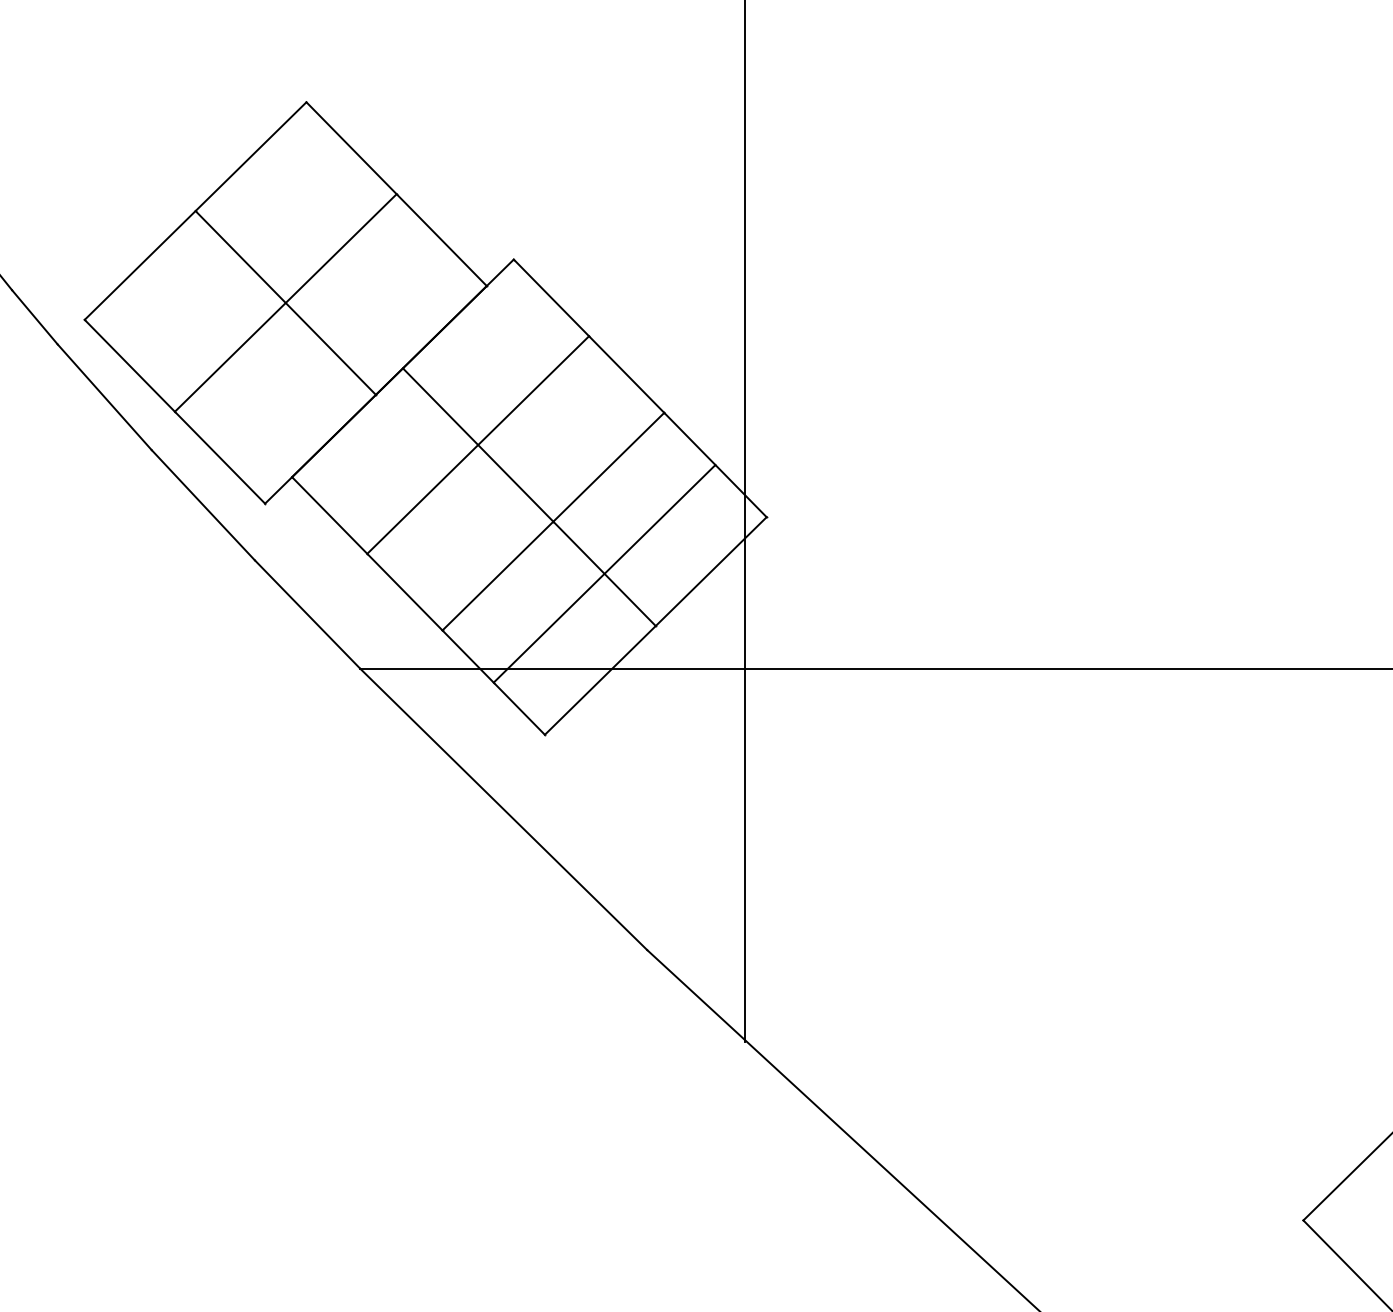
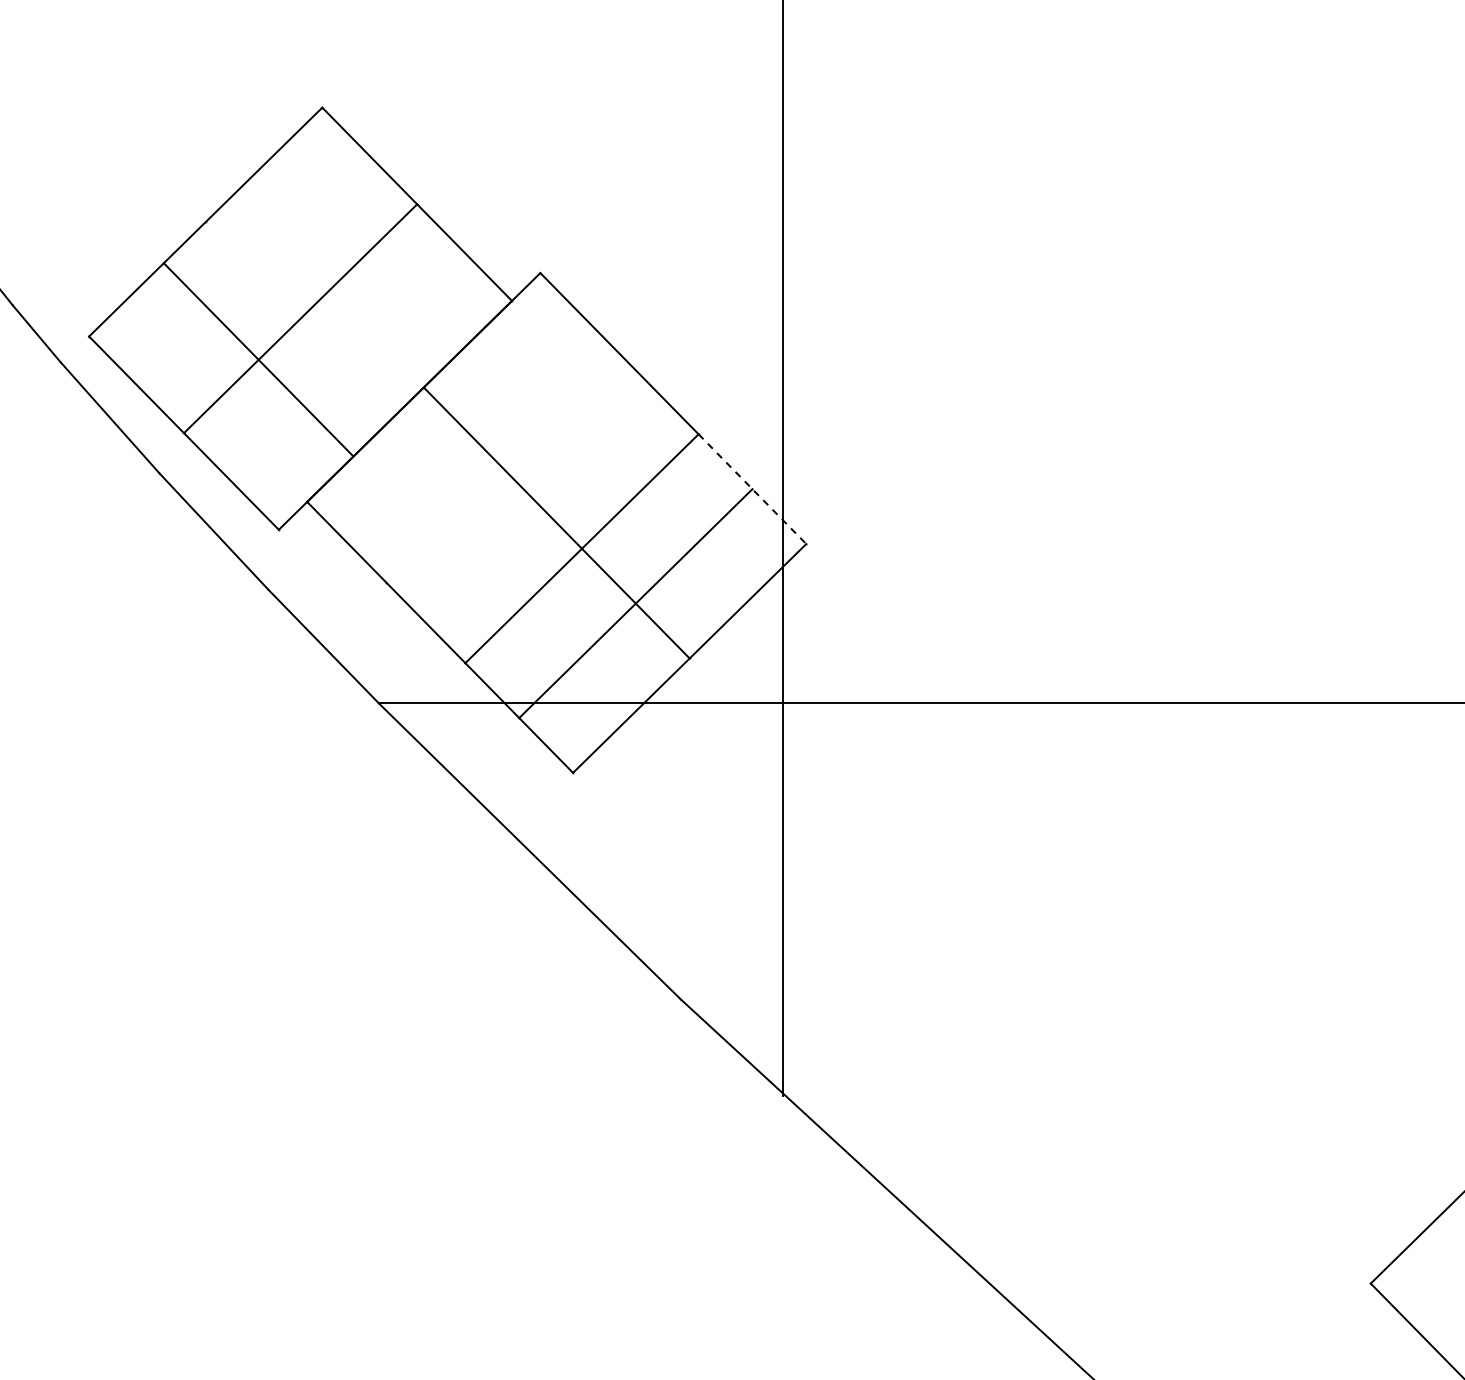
line: (285, 302) -> (258, 359), moved
line: (477, 444) -> (502, 467), removed
line: (715, 465) -> (752, 489), solid -> dashed

